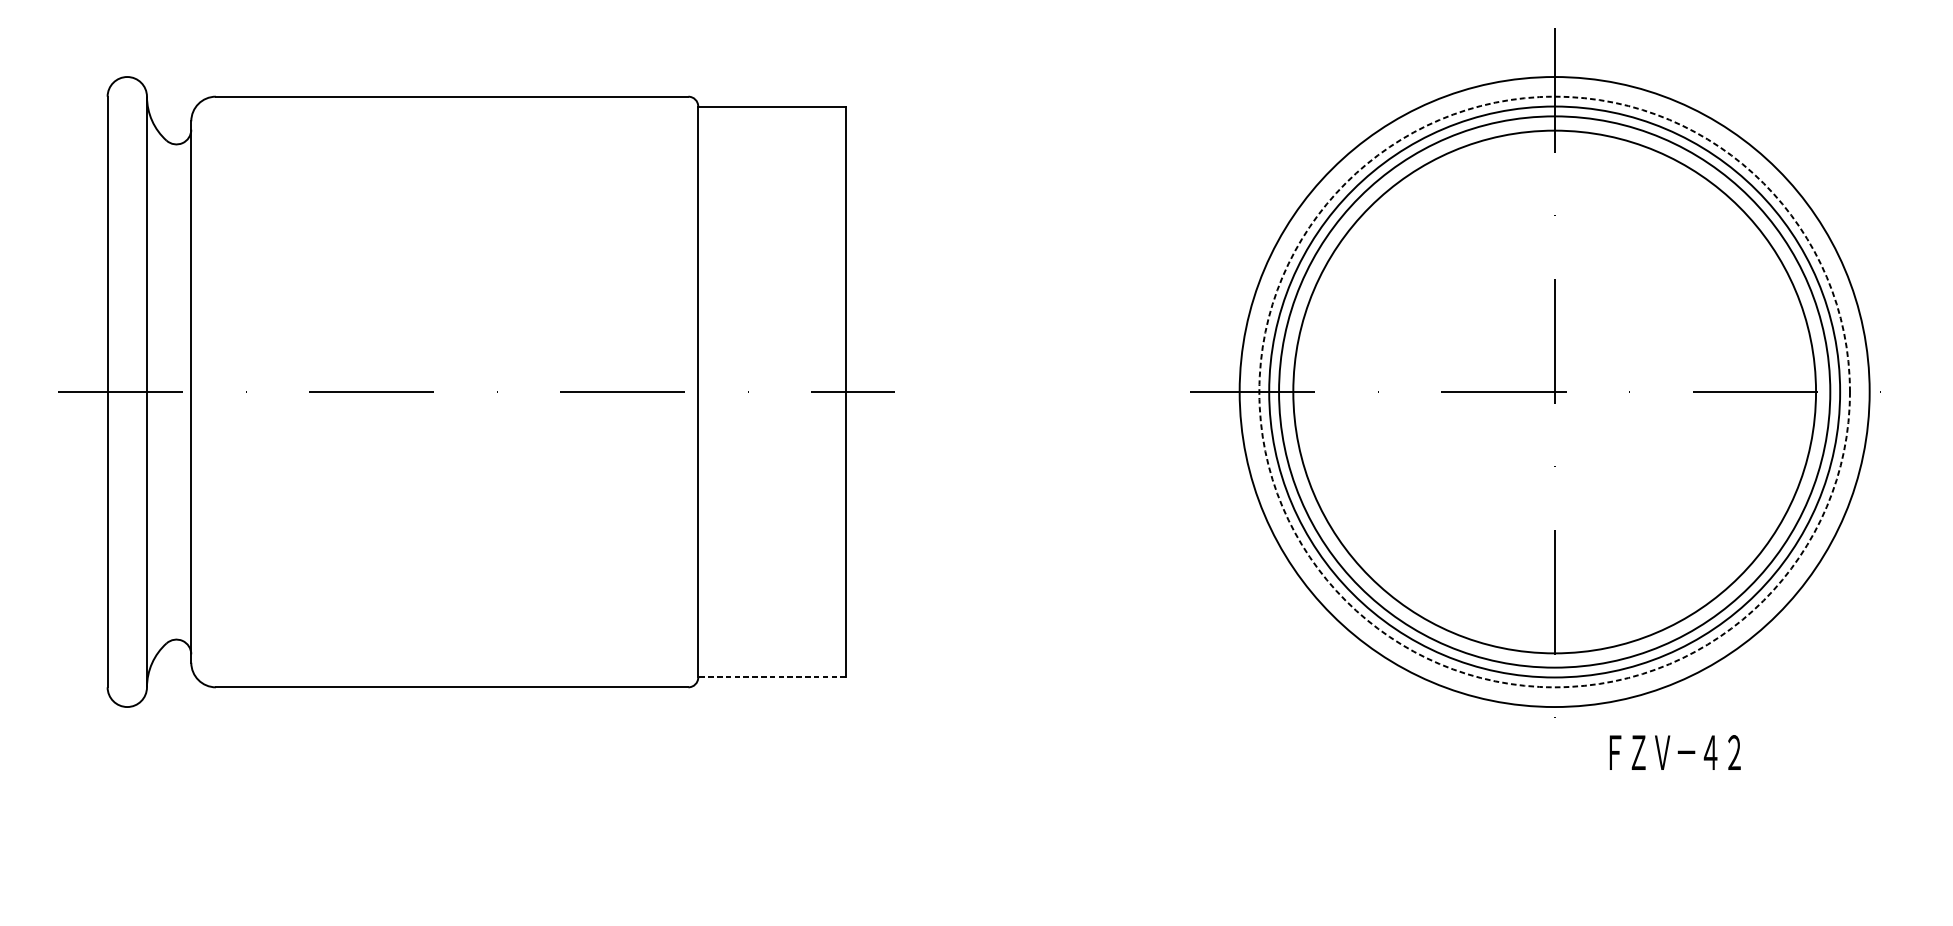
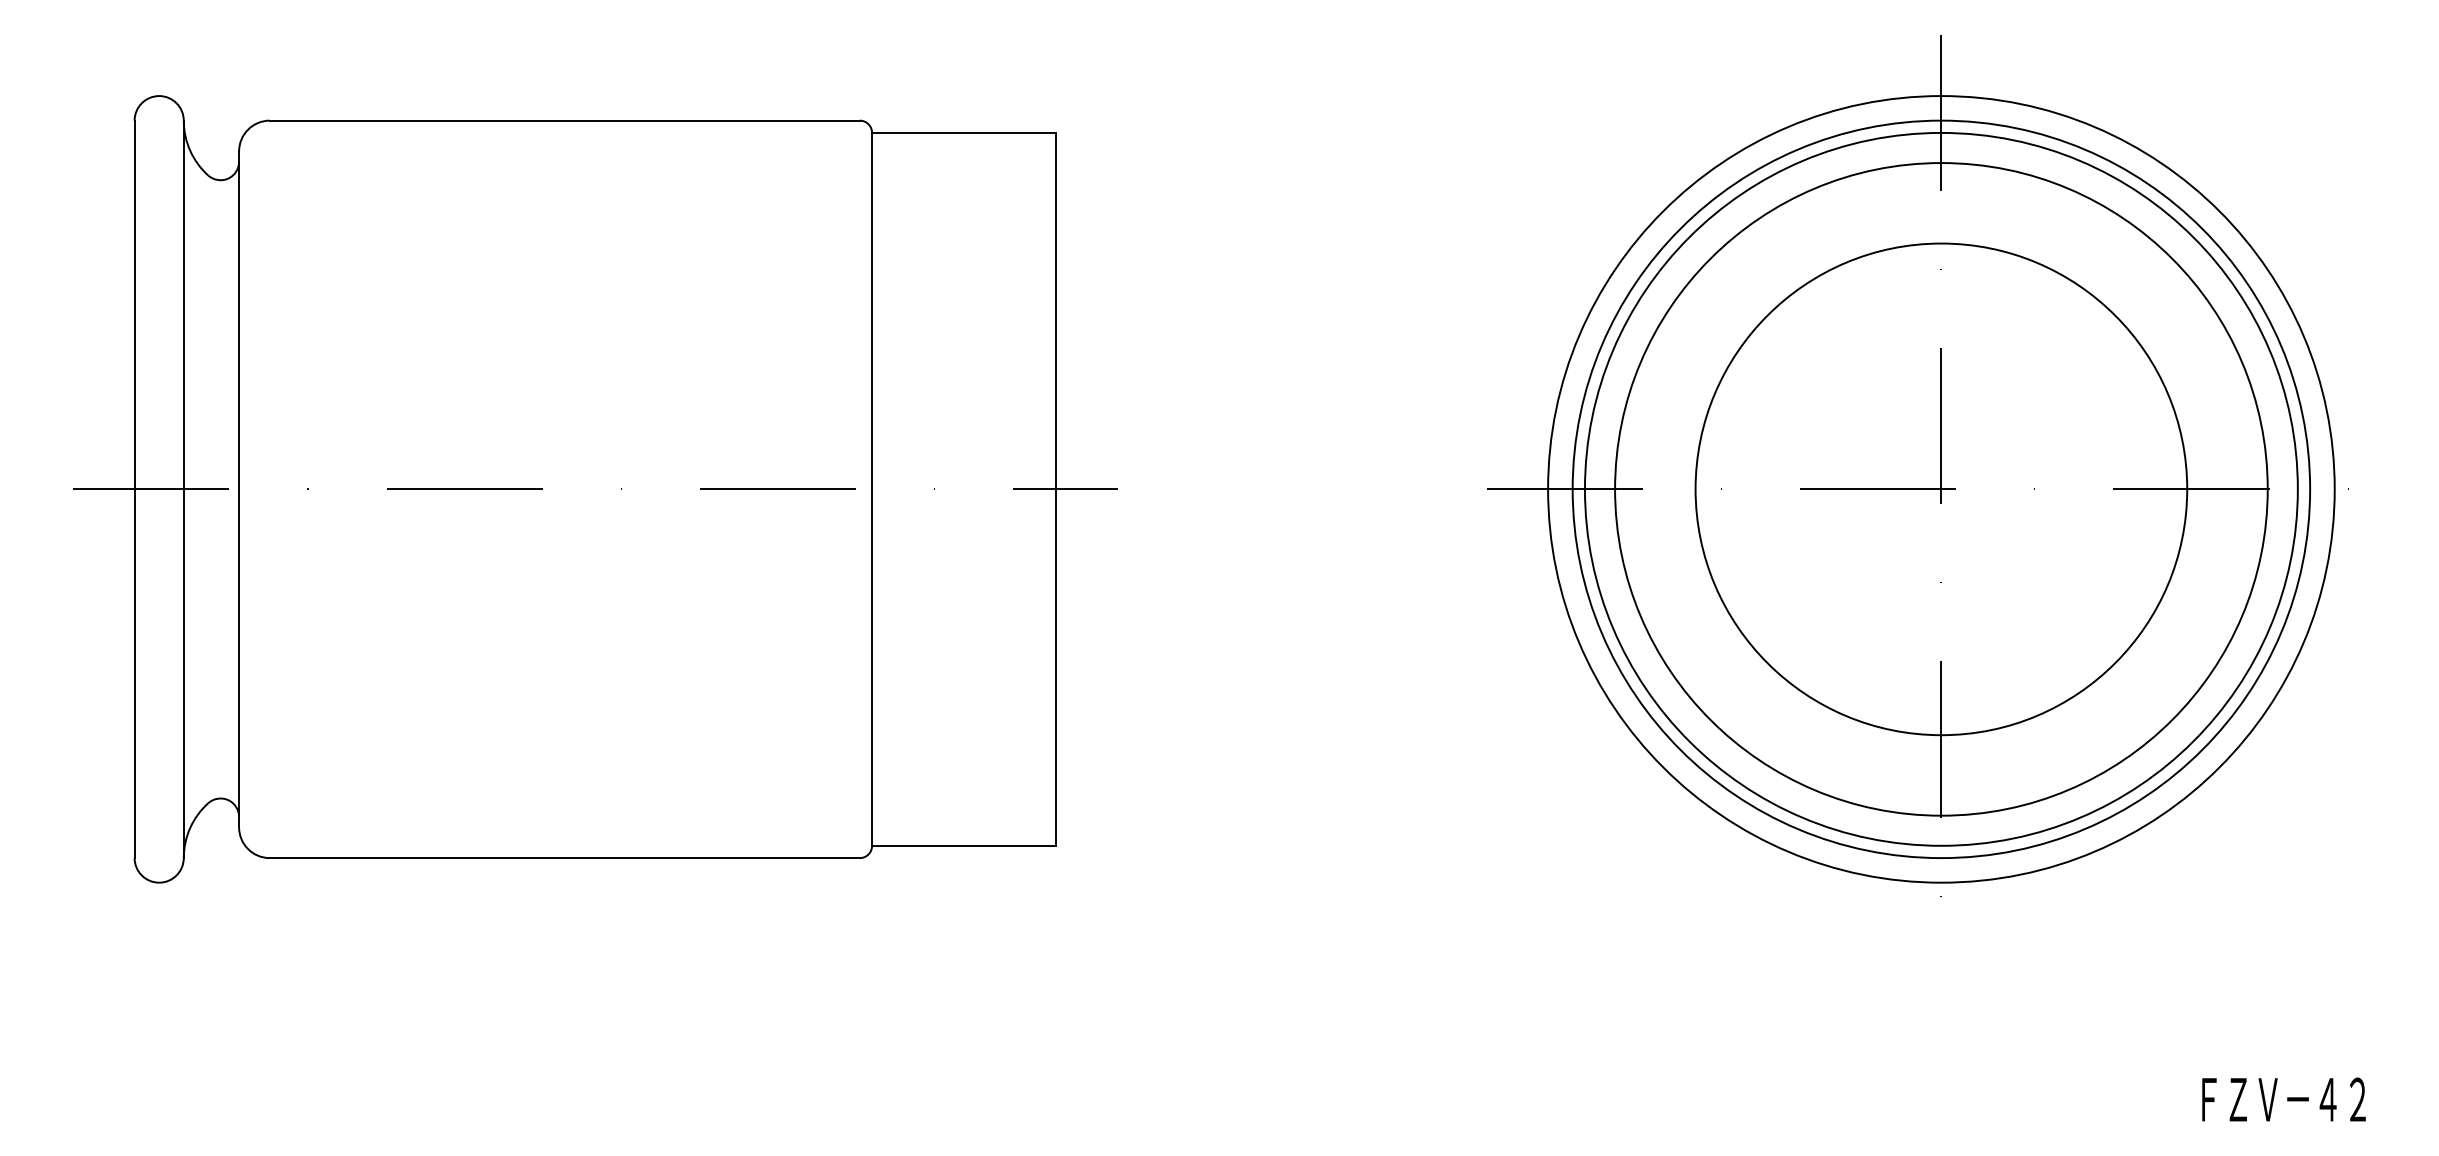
circle: (1554, 392) -> (1941, 489), dashed -> solid
circle: (1554, 392) -> (1941, 489), size x0.71
line: (771, 677) -> (963, 845), dashed -> solid
text: (1674, 752) -> (2283, 1099), moved

